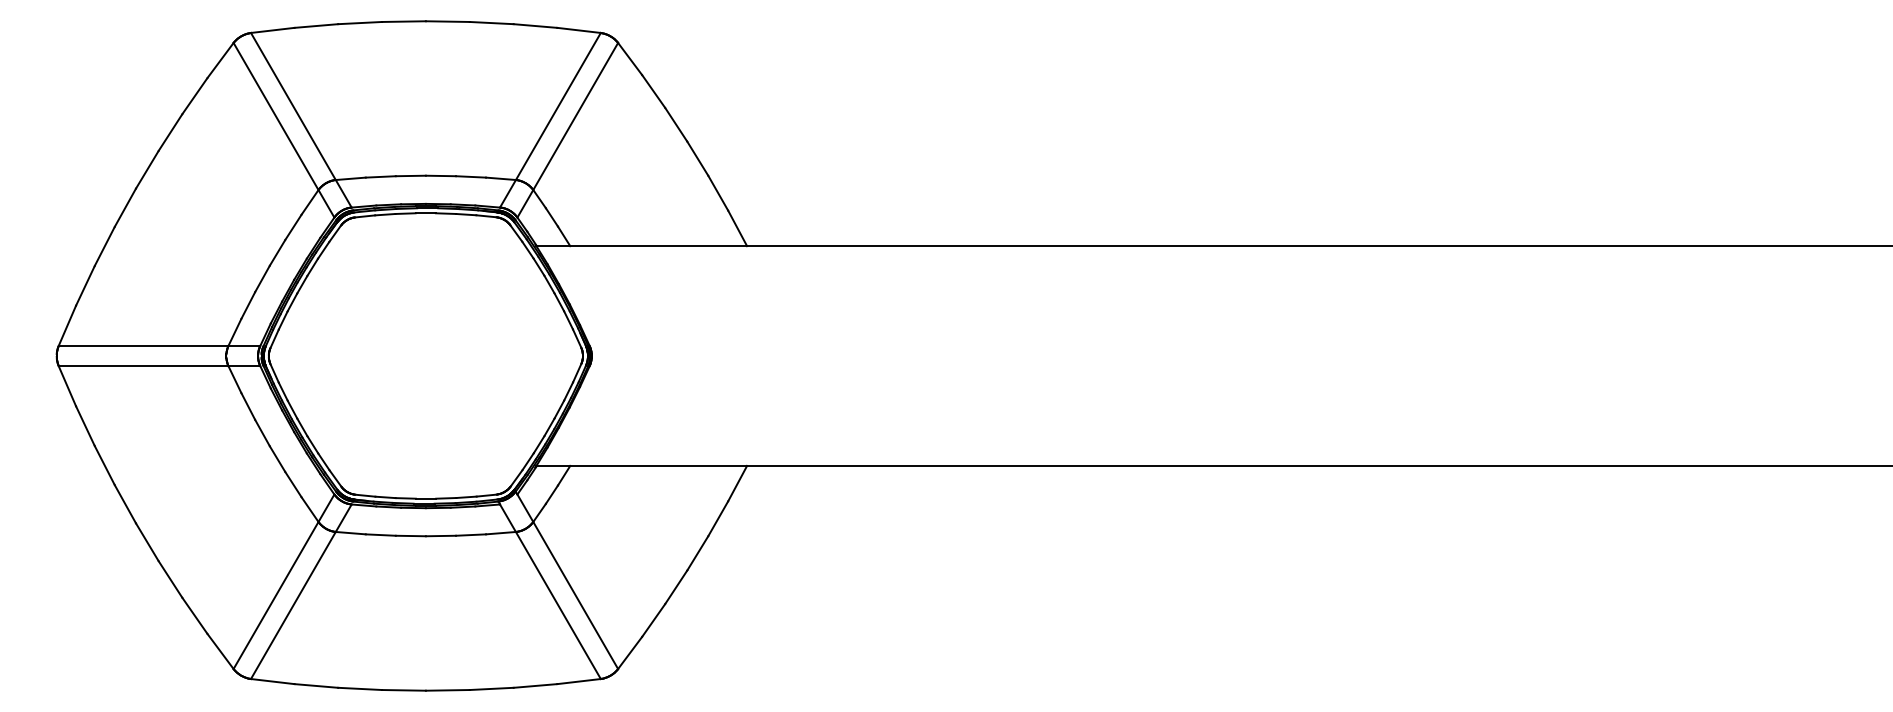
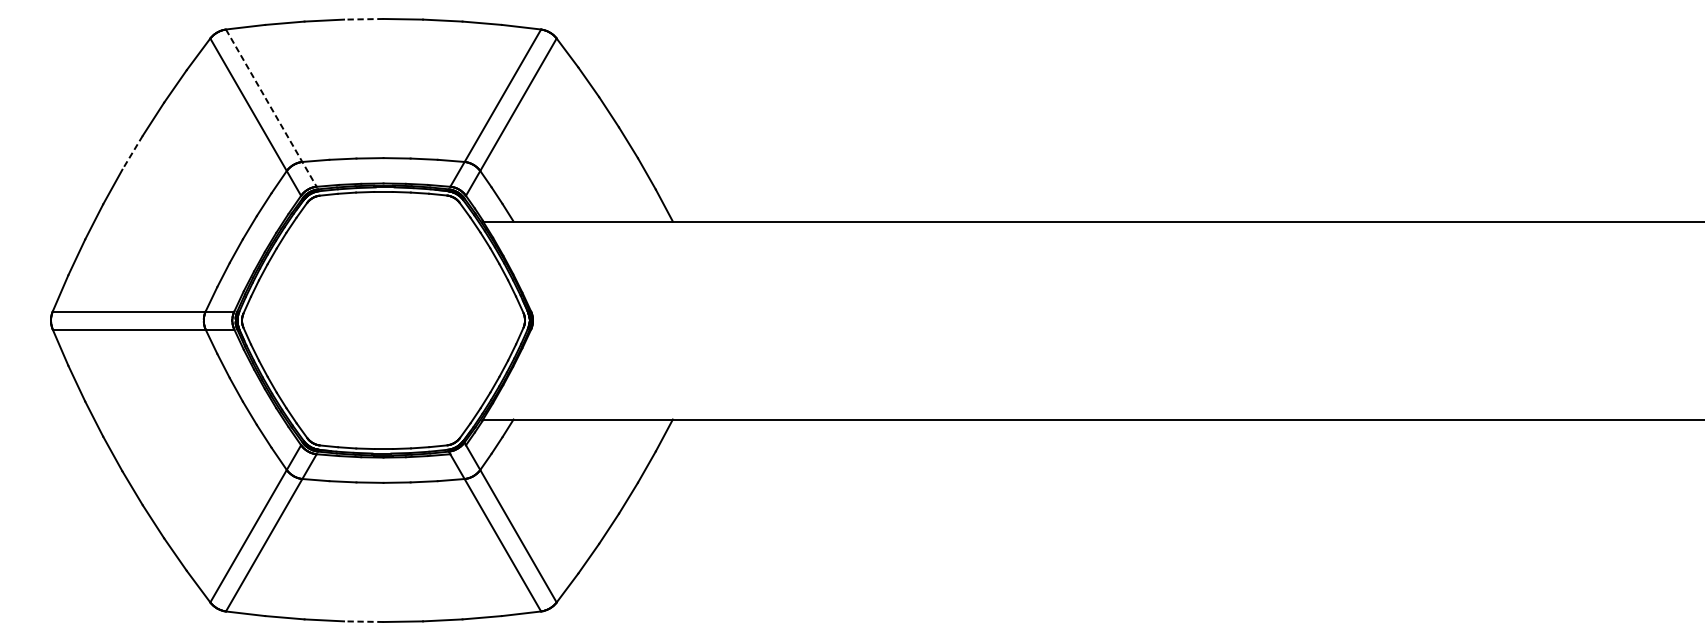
line: (403, 21) -> (363, 19), solid -> dashed
line: (301, 120) -> (271, 108), solid -> dashed
line: (147, 169) -> (132, 152), solid -> dashed
line: (403, 690) -> (363, 621), solid -> dashed

